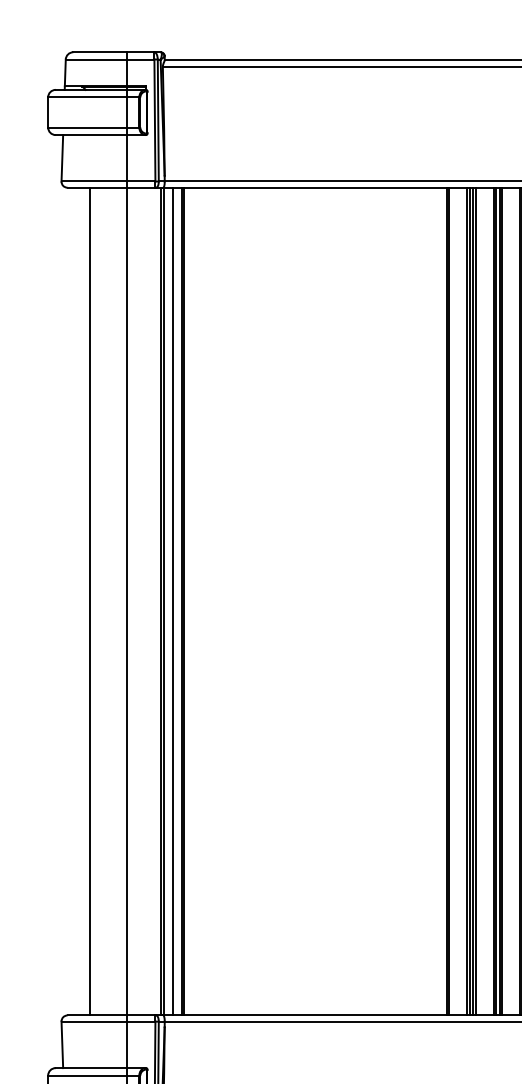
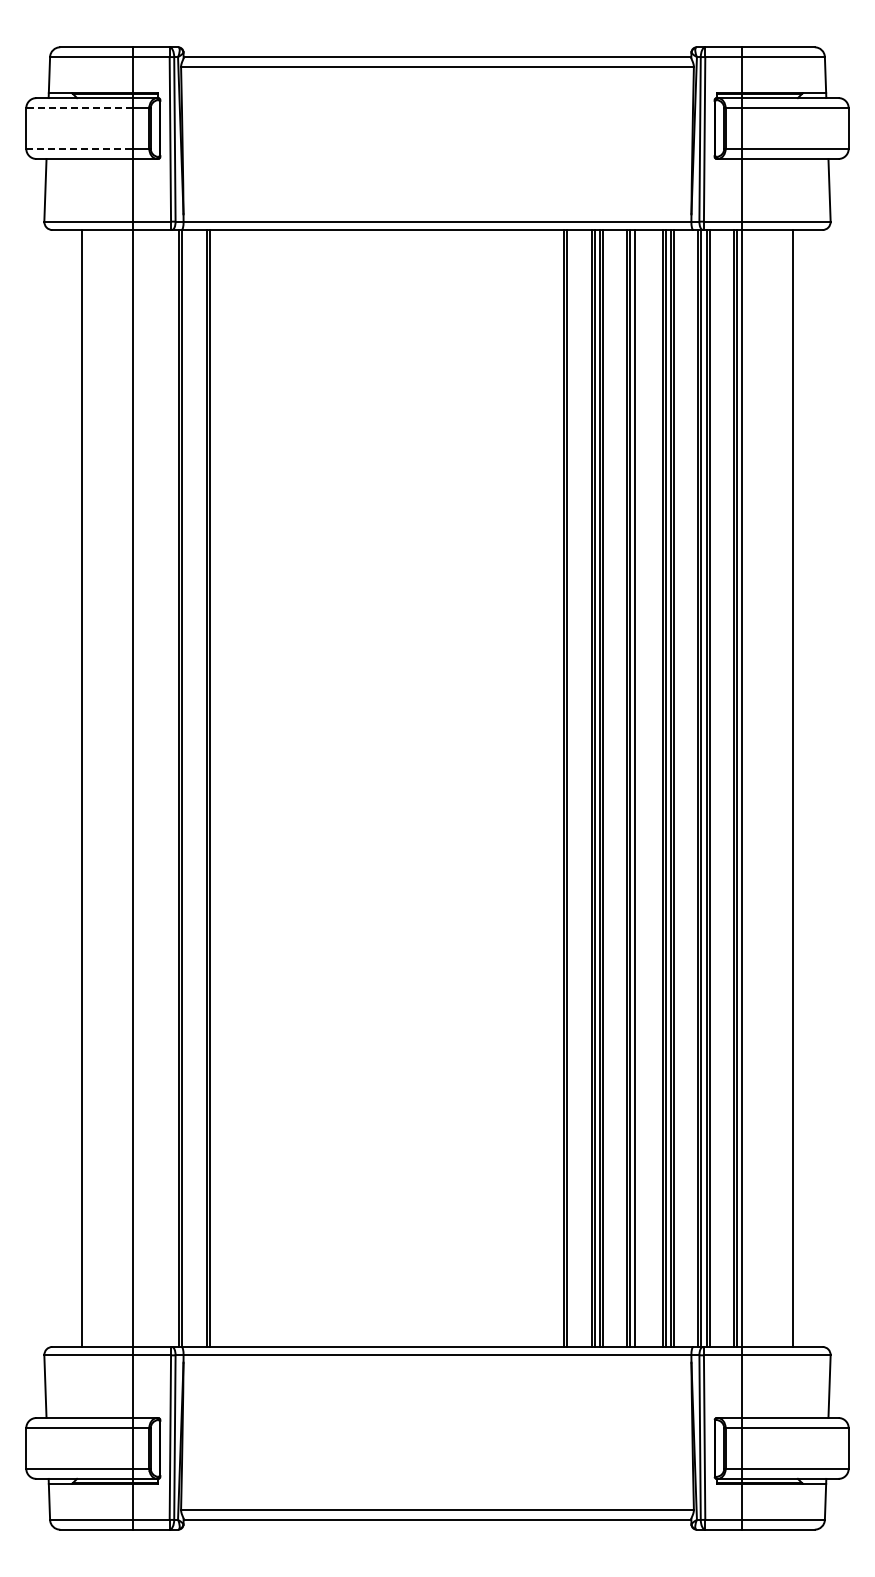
line: (87, 97) -> (79, 108), solid -> dashed
line: (88, 127) -> (80, 148), solid -> dashed
line: (172, 601) -> (194, 788), removed
line: (501, 601) -> (638, 788), removed

